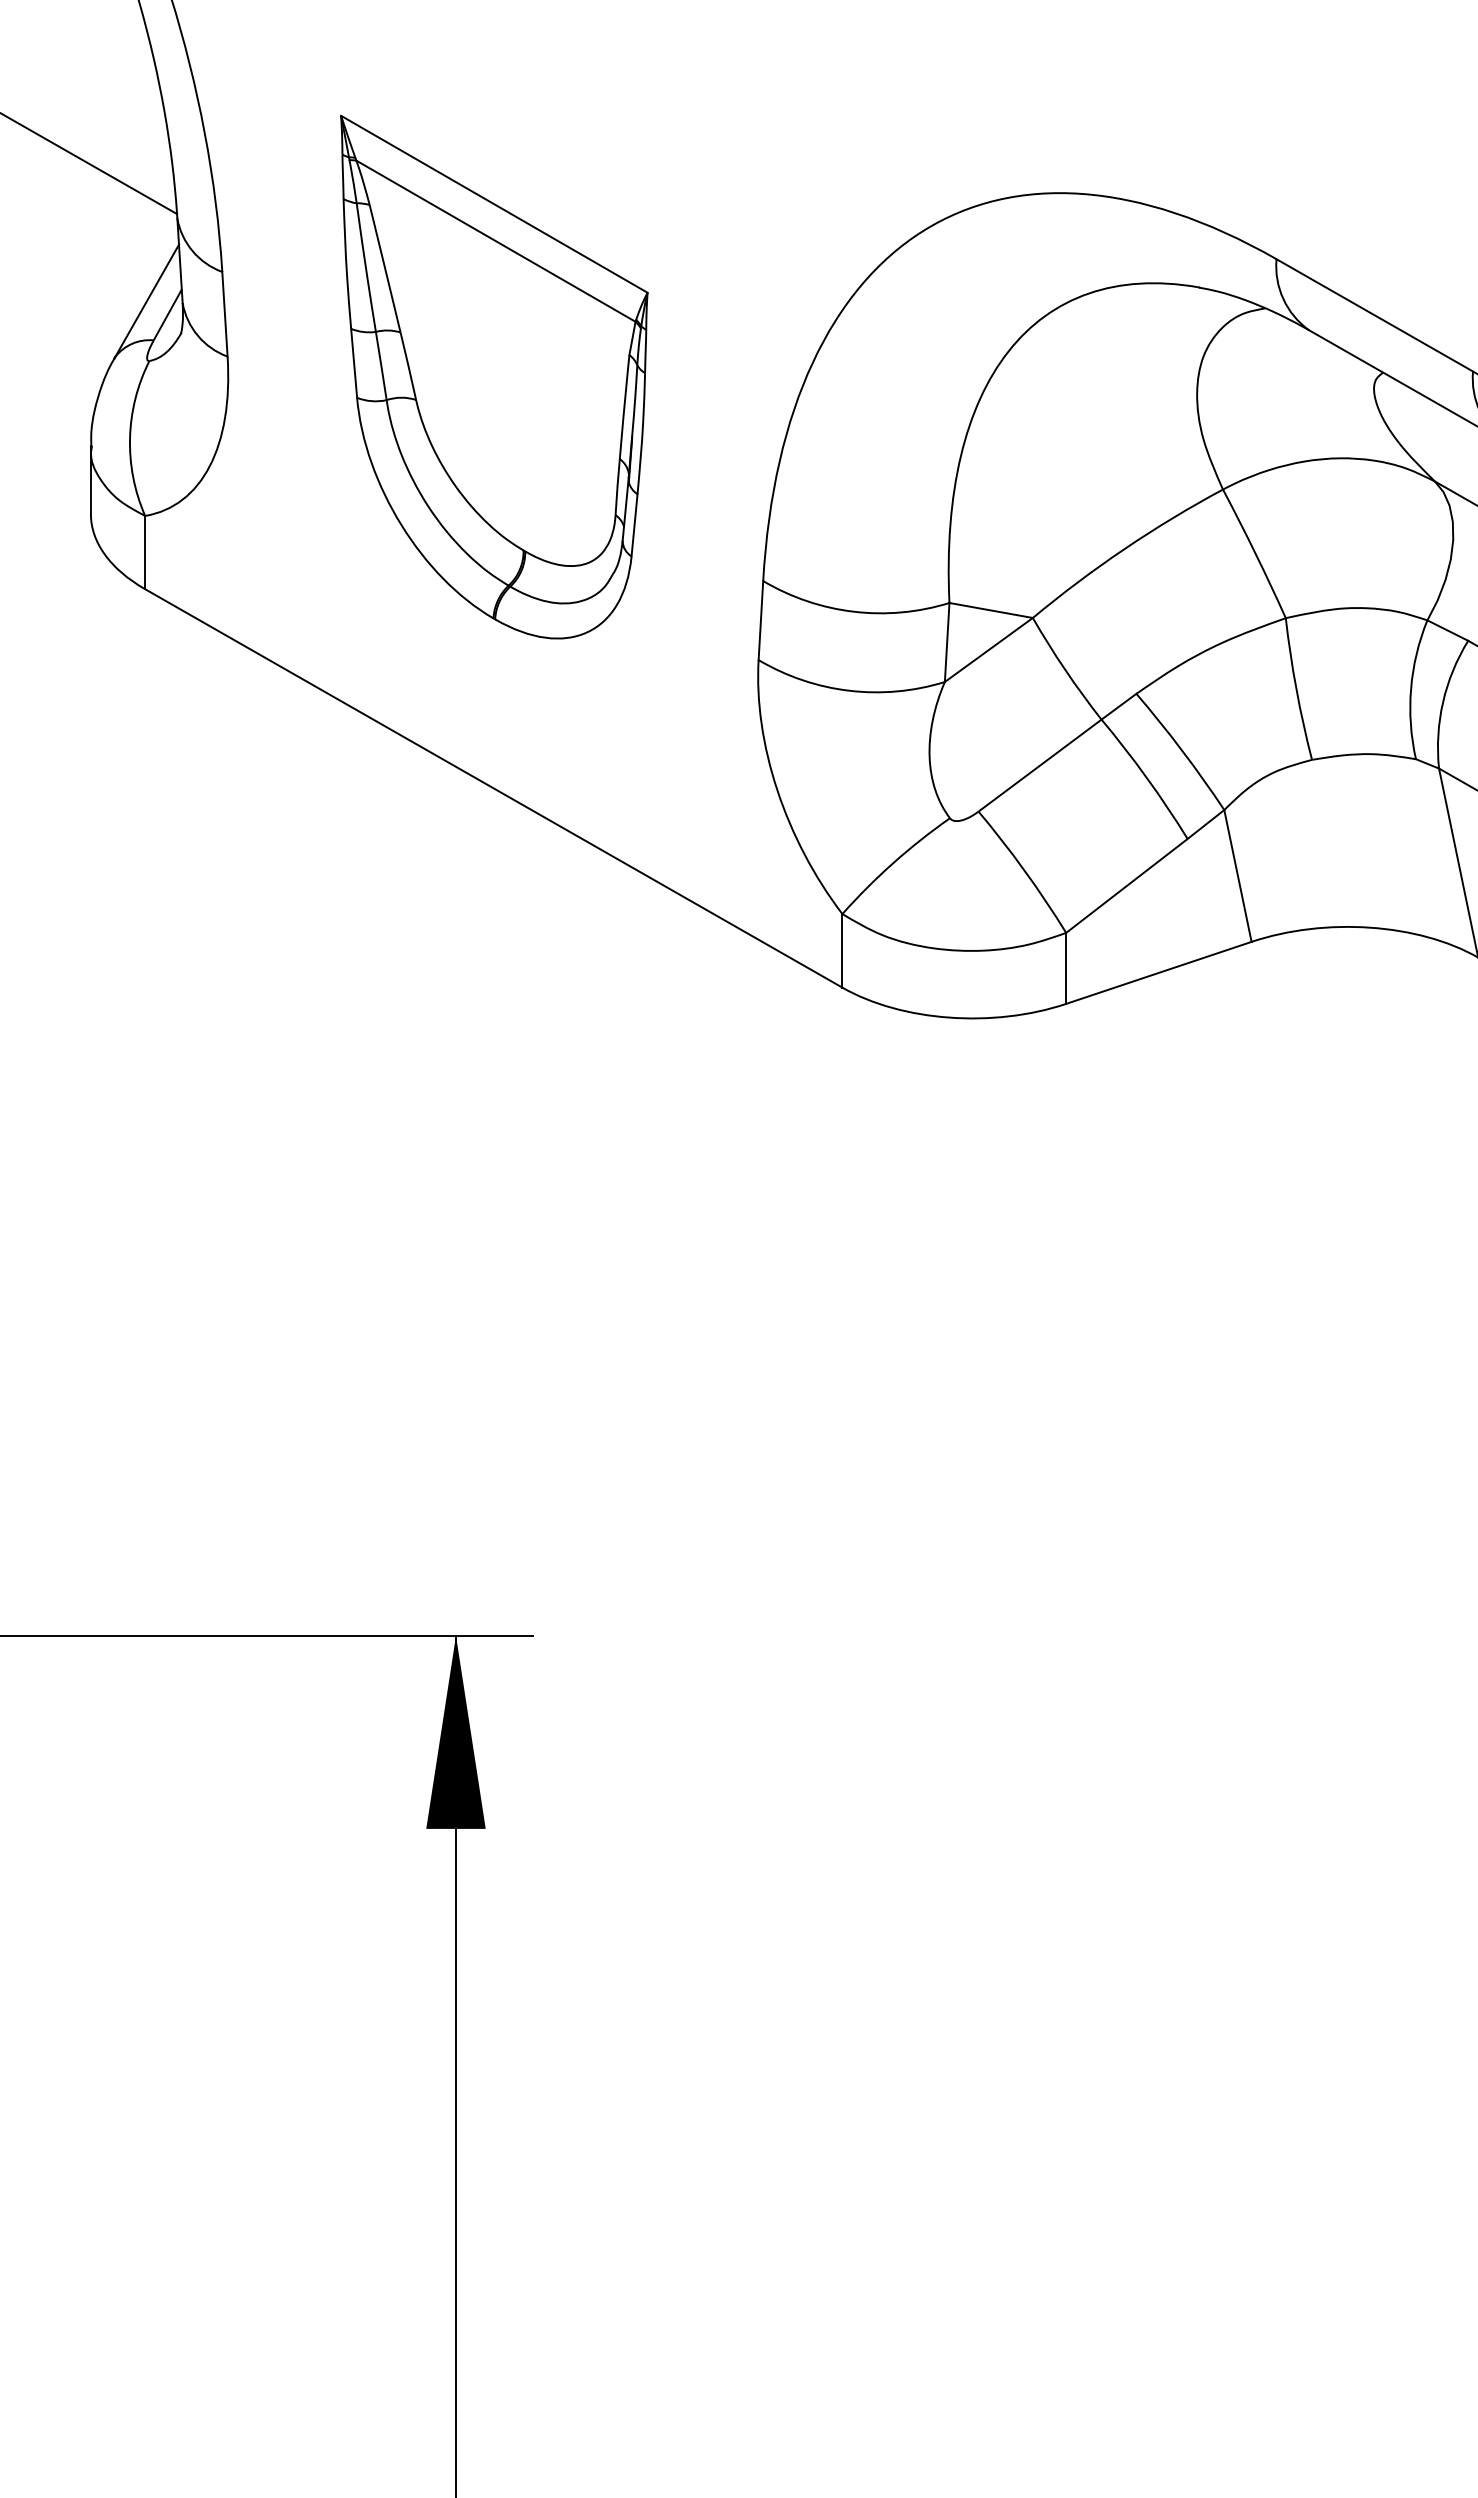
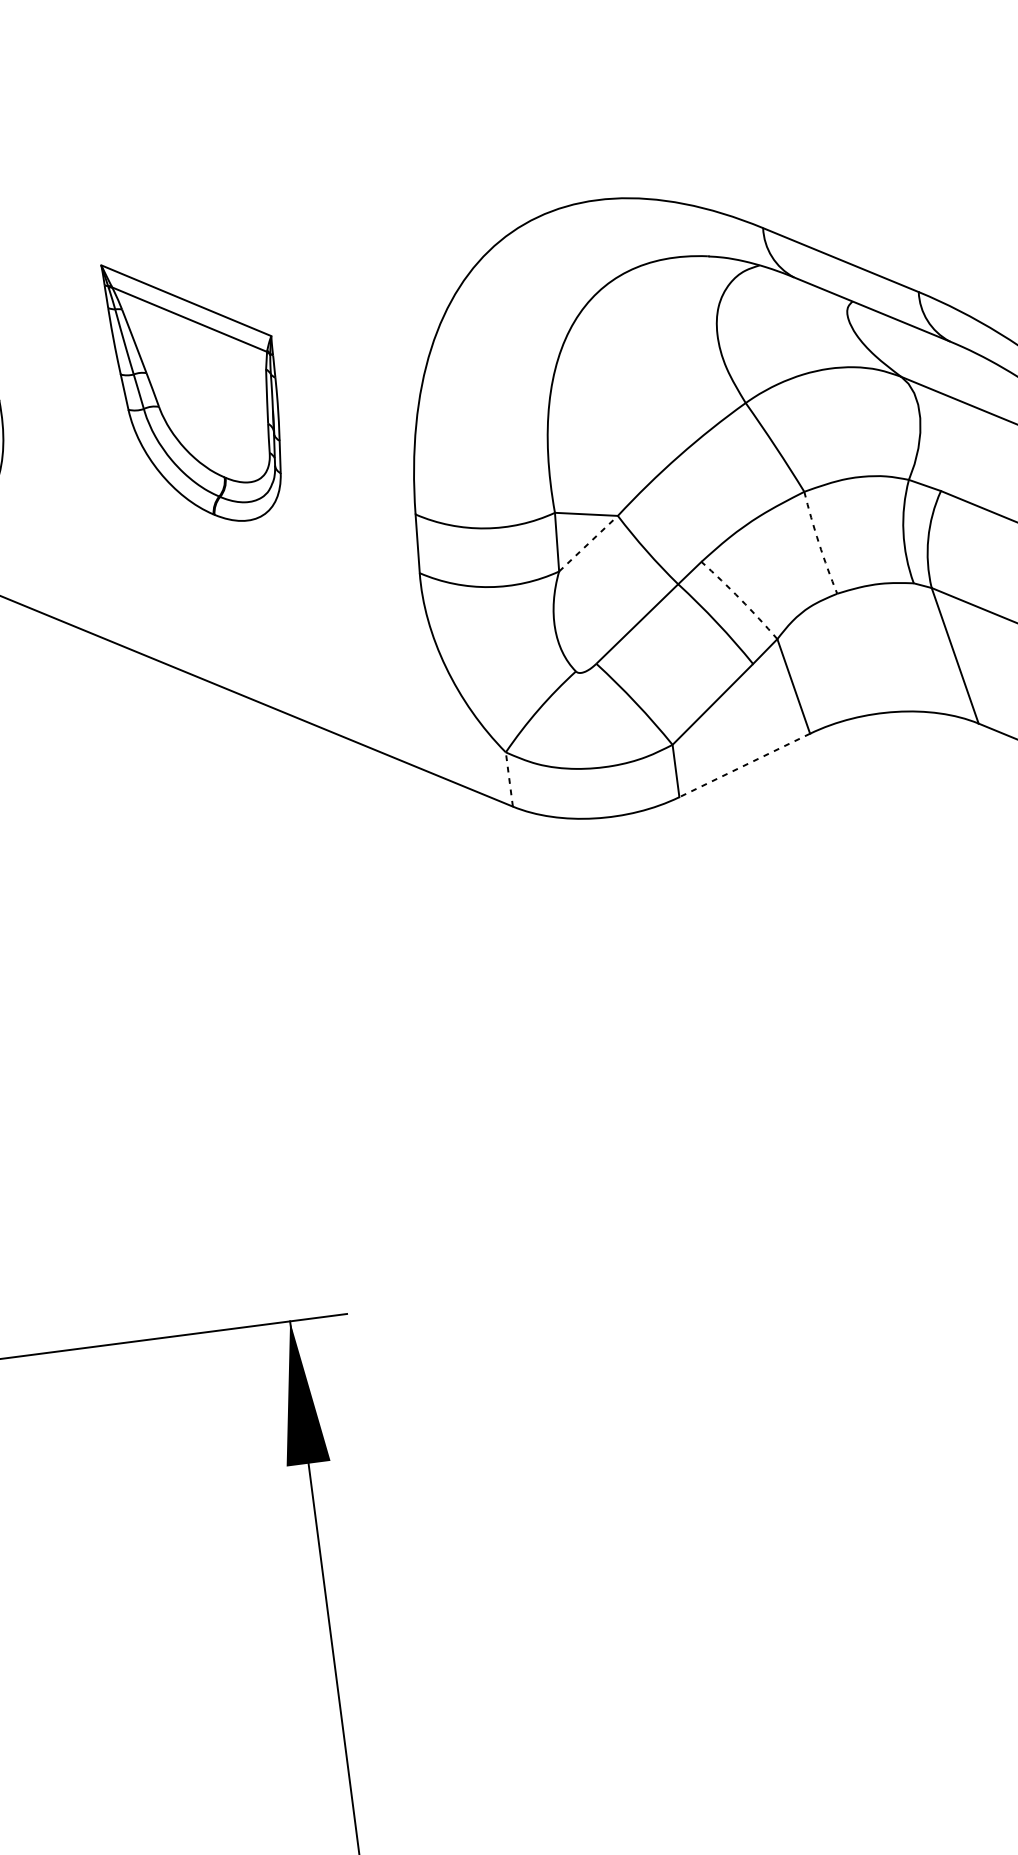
part: (494, 376) -> (197, 389), size x0.7
line: (989, 649) -> (588, 543), solid -> dashed
arc: (1296, 689) -> (819, 543), solid -> dashed
arc: (1182, 750) -> (740, 599), solid -> dashed
line: (842, 950) -> (509, 779), solid -> dashed
line: (1158, 972) -> (744, 765), solid -> dashed

